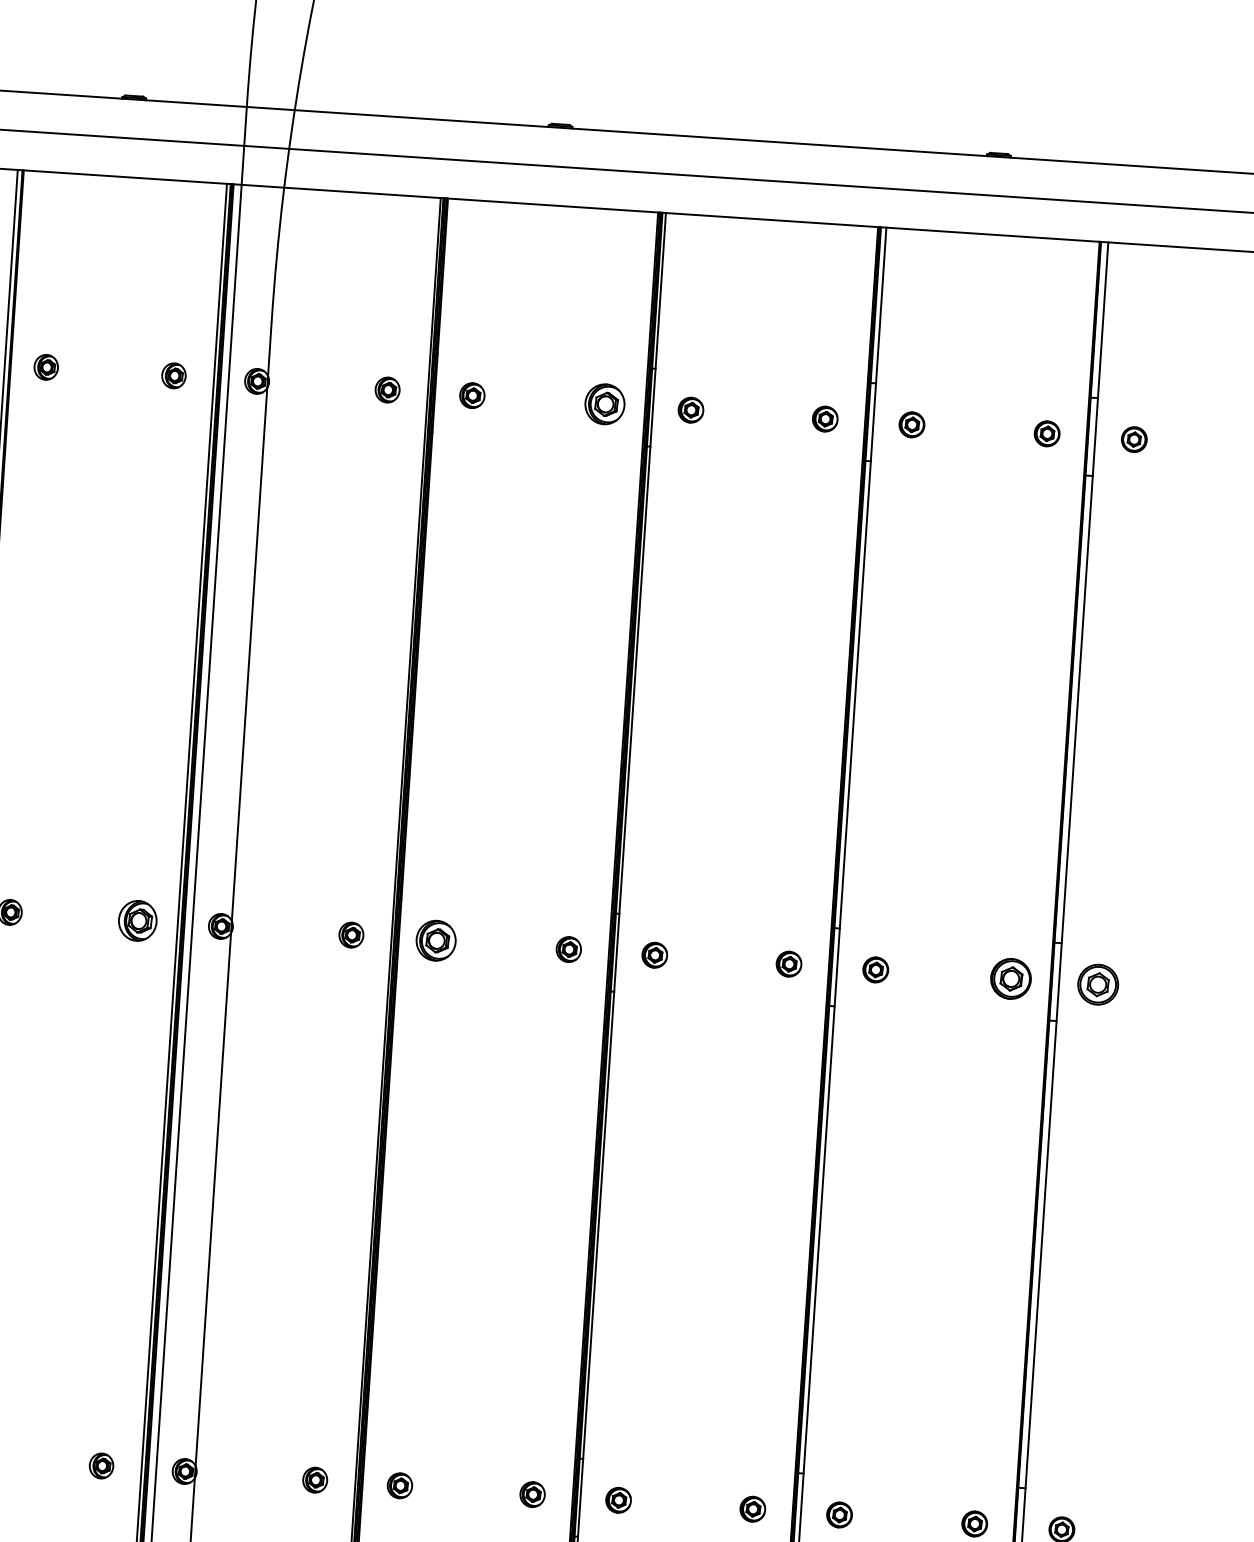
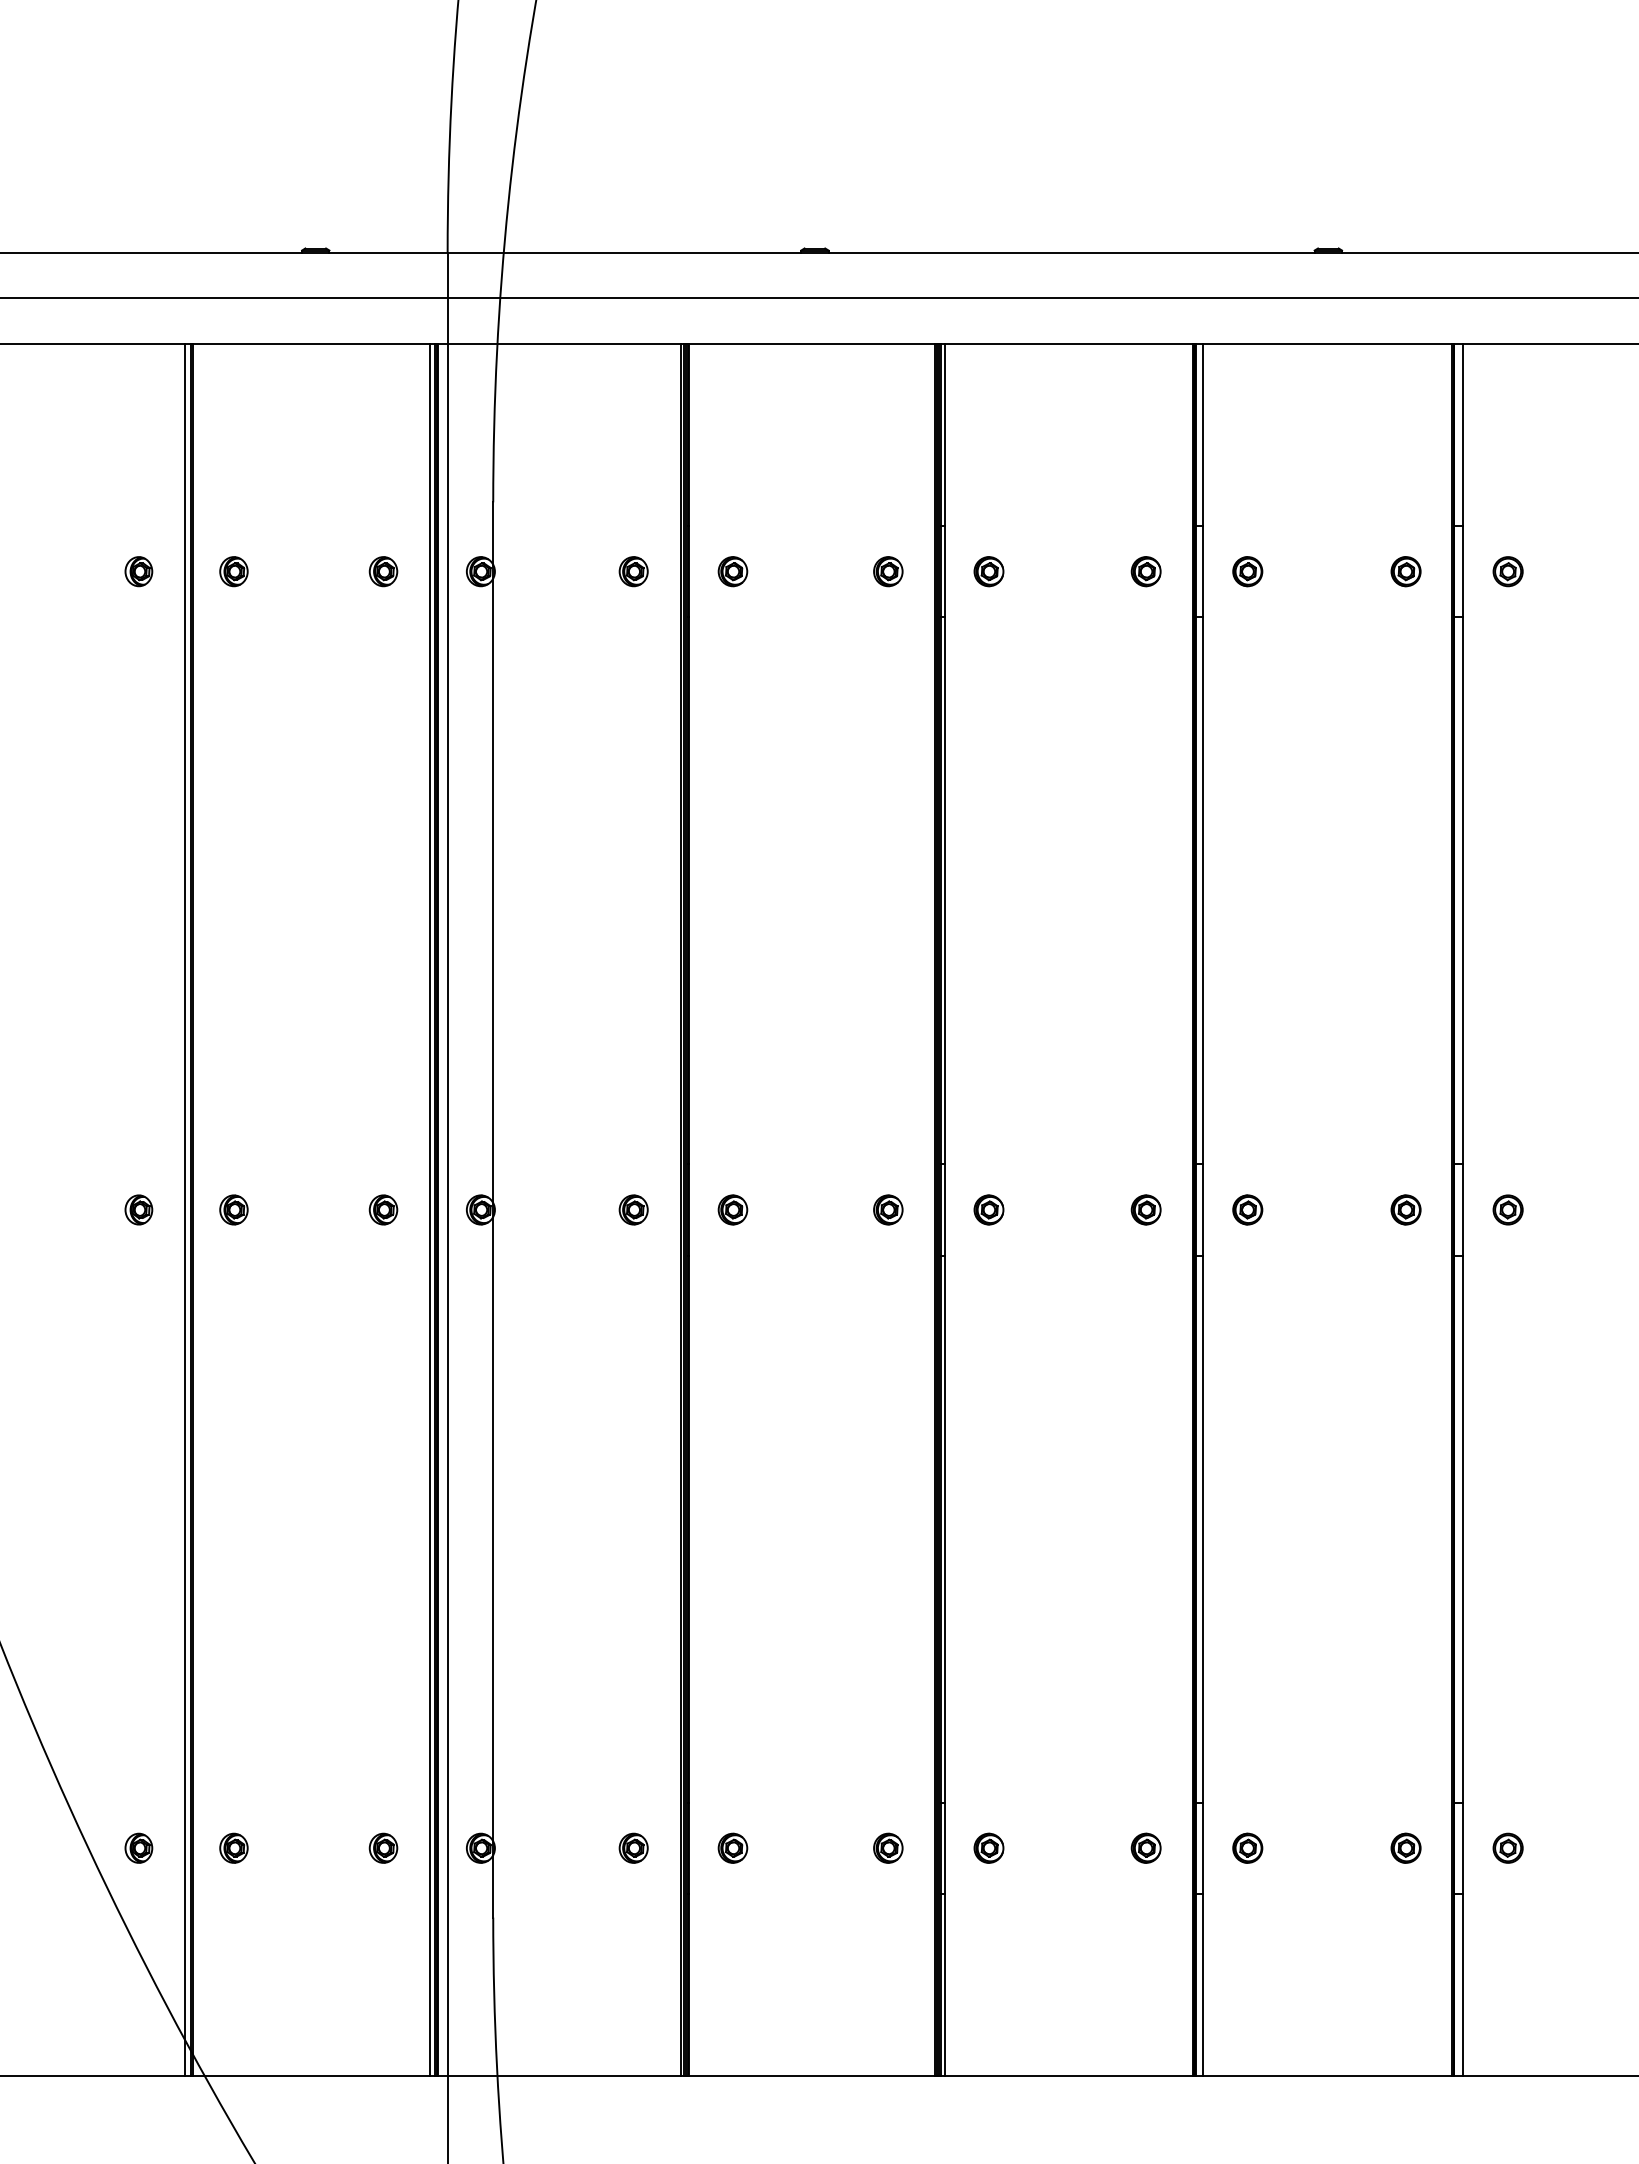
part: (605, 404) -> (888, 571), size x0.62
part: (137, 920) -> (383, 1209), size x0.62
part: (435, 940) -> (732, 1209), size x0.62
part: (1010, 978) -> (1405, 1209), size x0.62
part: (1097, 984) -> (1507, 1209), size x0.62

